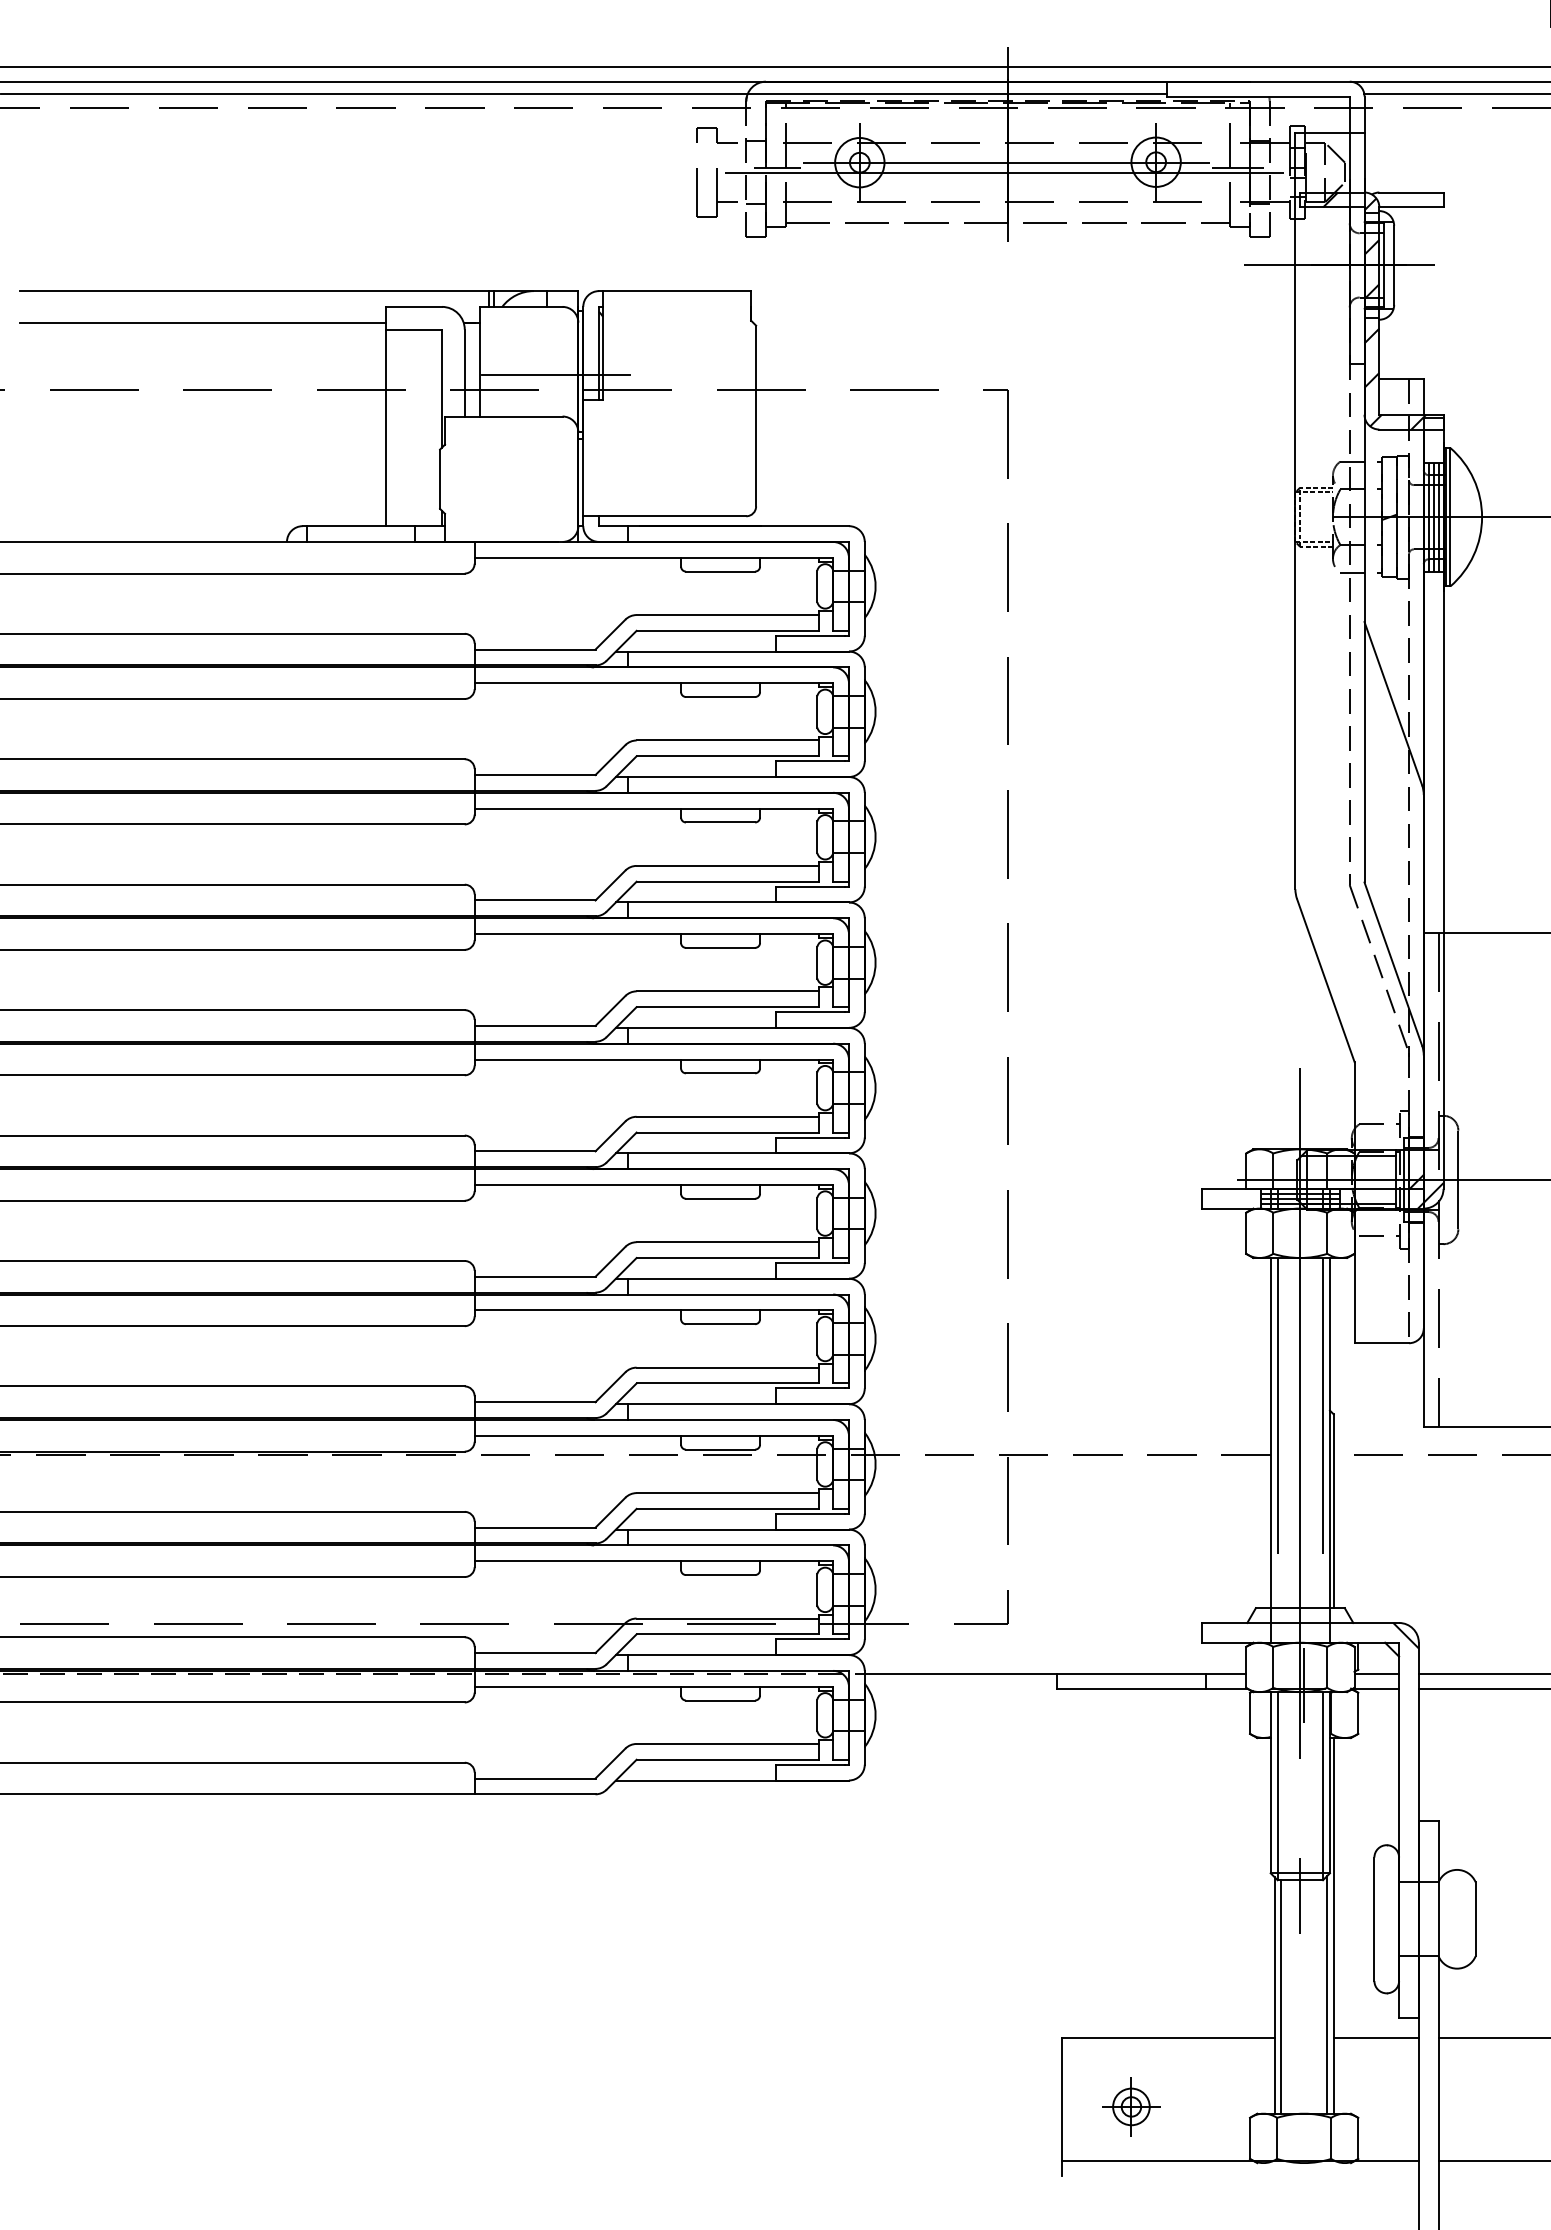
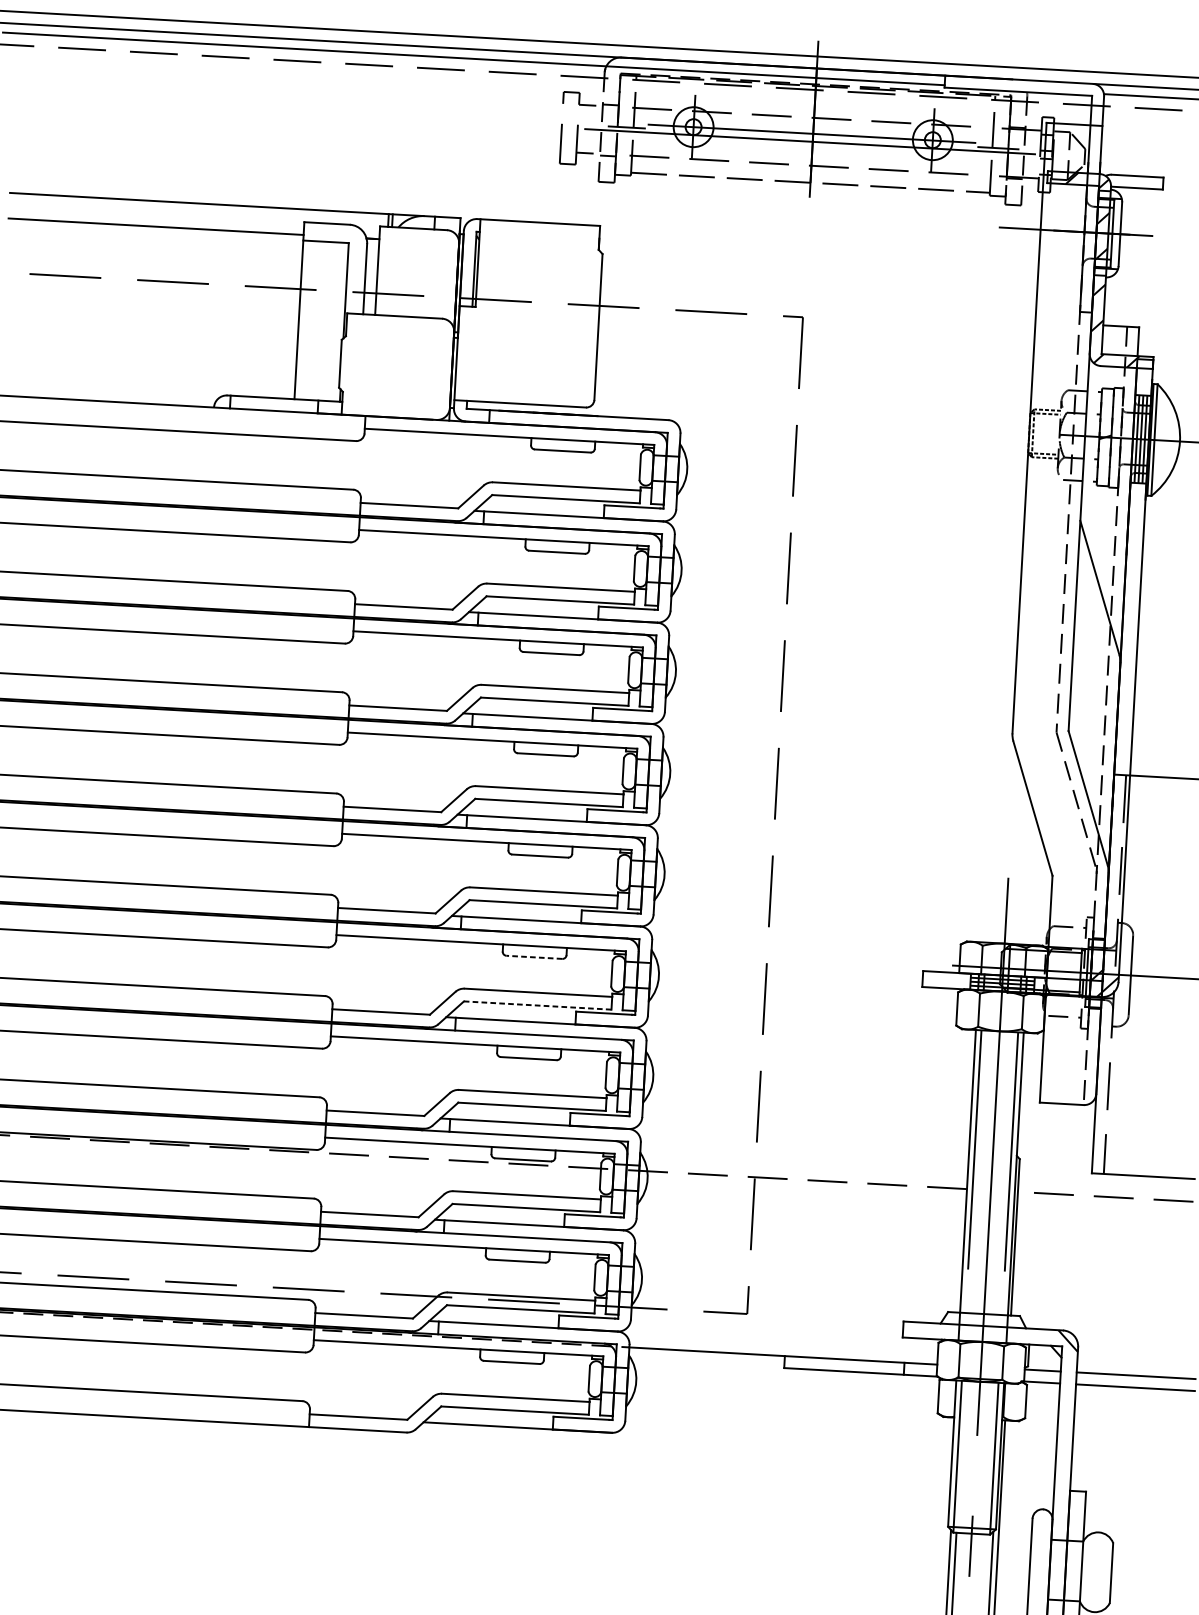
line: (555, 375) -> (438, 285), removed
line: (720, 1198) -> (534, 957), solid -> dashed
line: (727, 1258) -> (537, 1005), solid -> dashed
line: (1304, 1684) -> (983, 1375), removed

